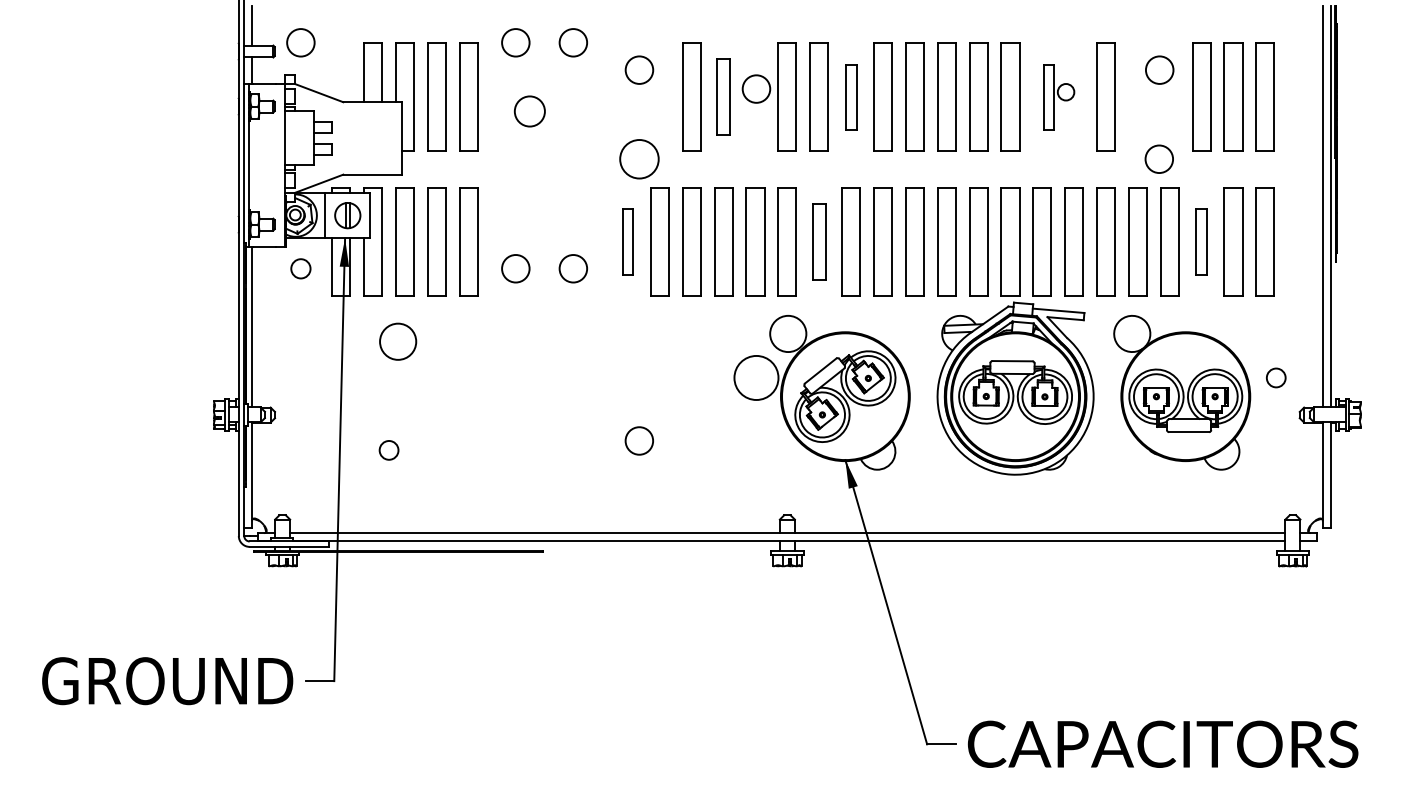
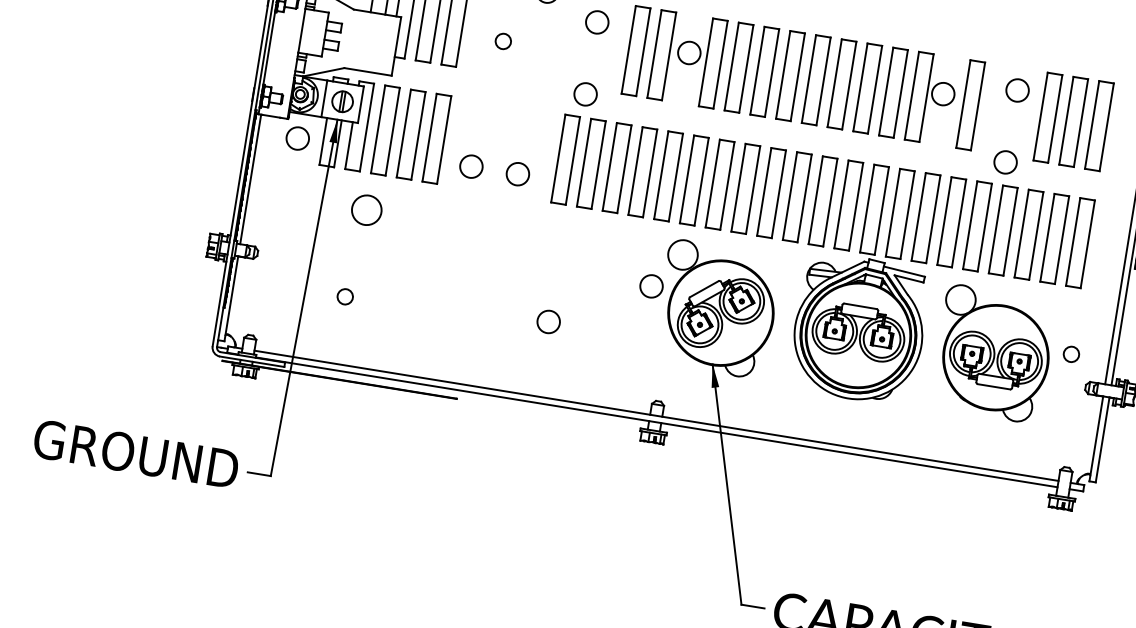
part: (723, 96) -> (661, 54), size x1.43
part: (850, 96) -> (764, 71), size x1.67
part: (1058, 96) -> (932, 98), size x1.67
circle: (529, 111) -> (503, 41), size x0.62
circle: (639, 159) -> (585, 94), size x0.71
part: (627, 241) -> (565, 159), size x1.67
part: (818, 241) -> (719, 184), size x1.43
part: (1201, 241) -> (1028, 234), size x1.67
circle: (300, 268) -> (297, 138), size x1.43
circle: (756, 377) -> (651, 286), size x0.62

